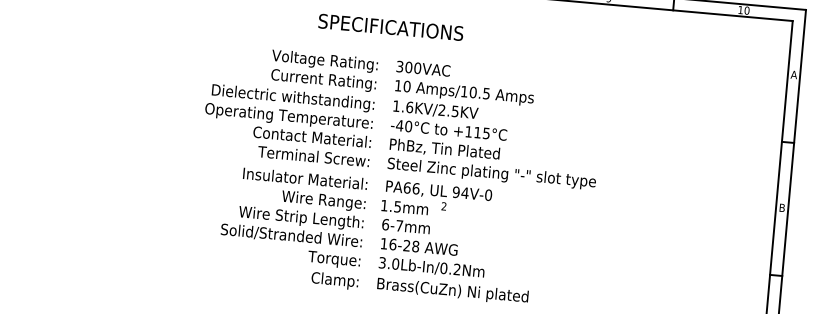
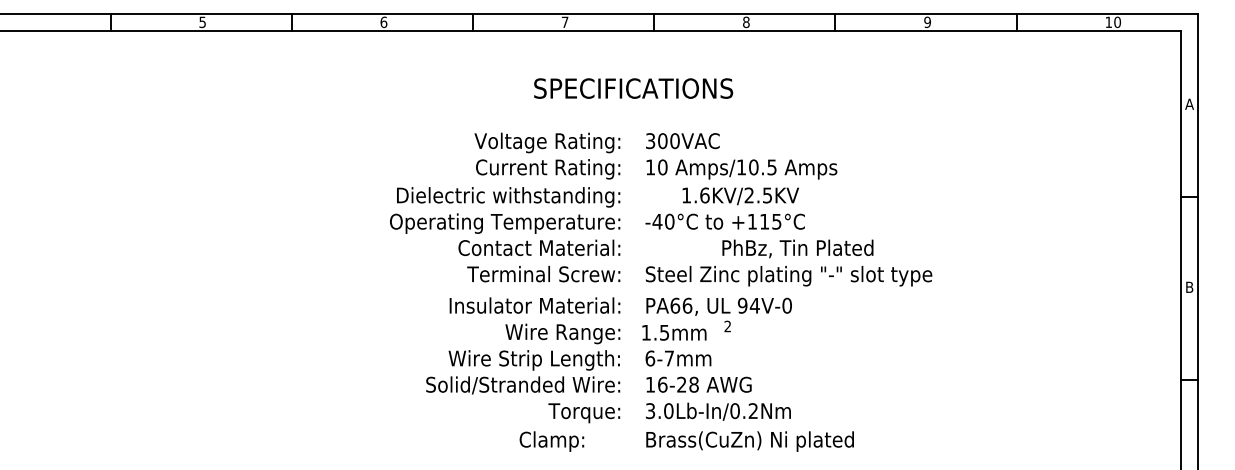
text: (435, 110) -> (740, 196), moved
text: (444, 149) -> (797, 248), moved
text: (334, 280) -> (551, 441), moved

